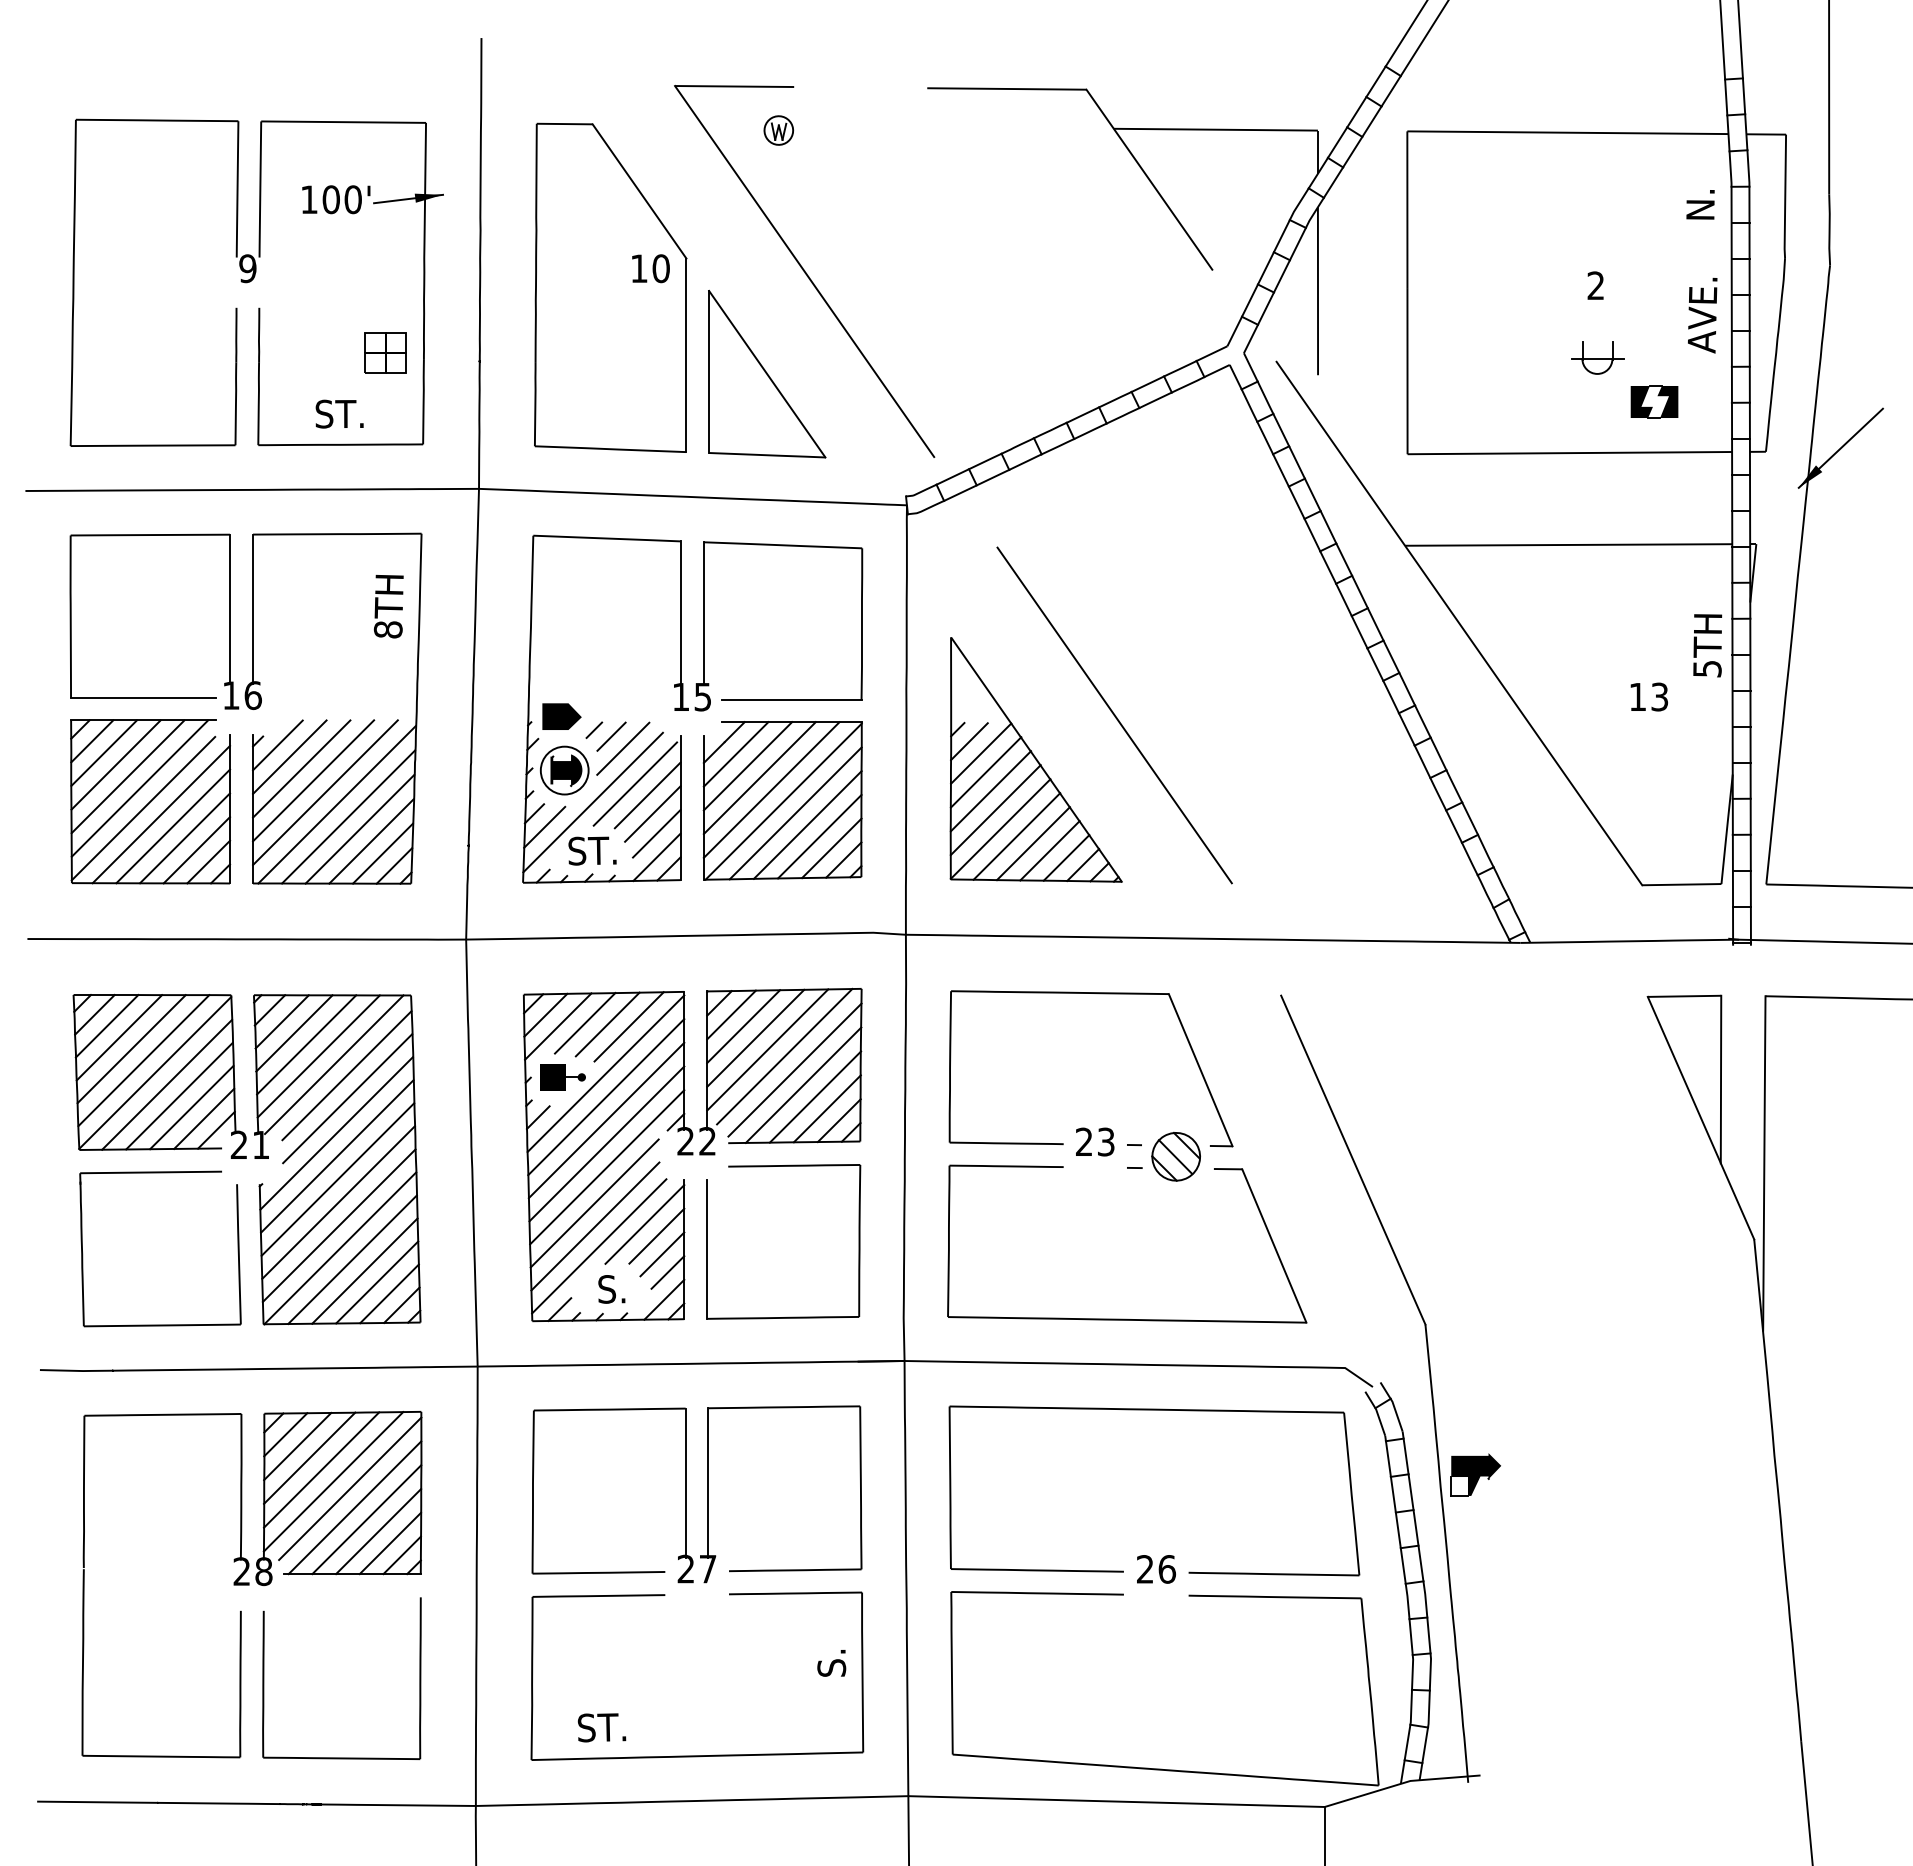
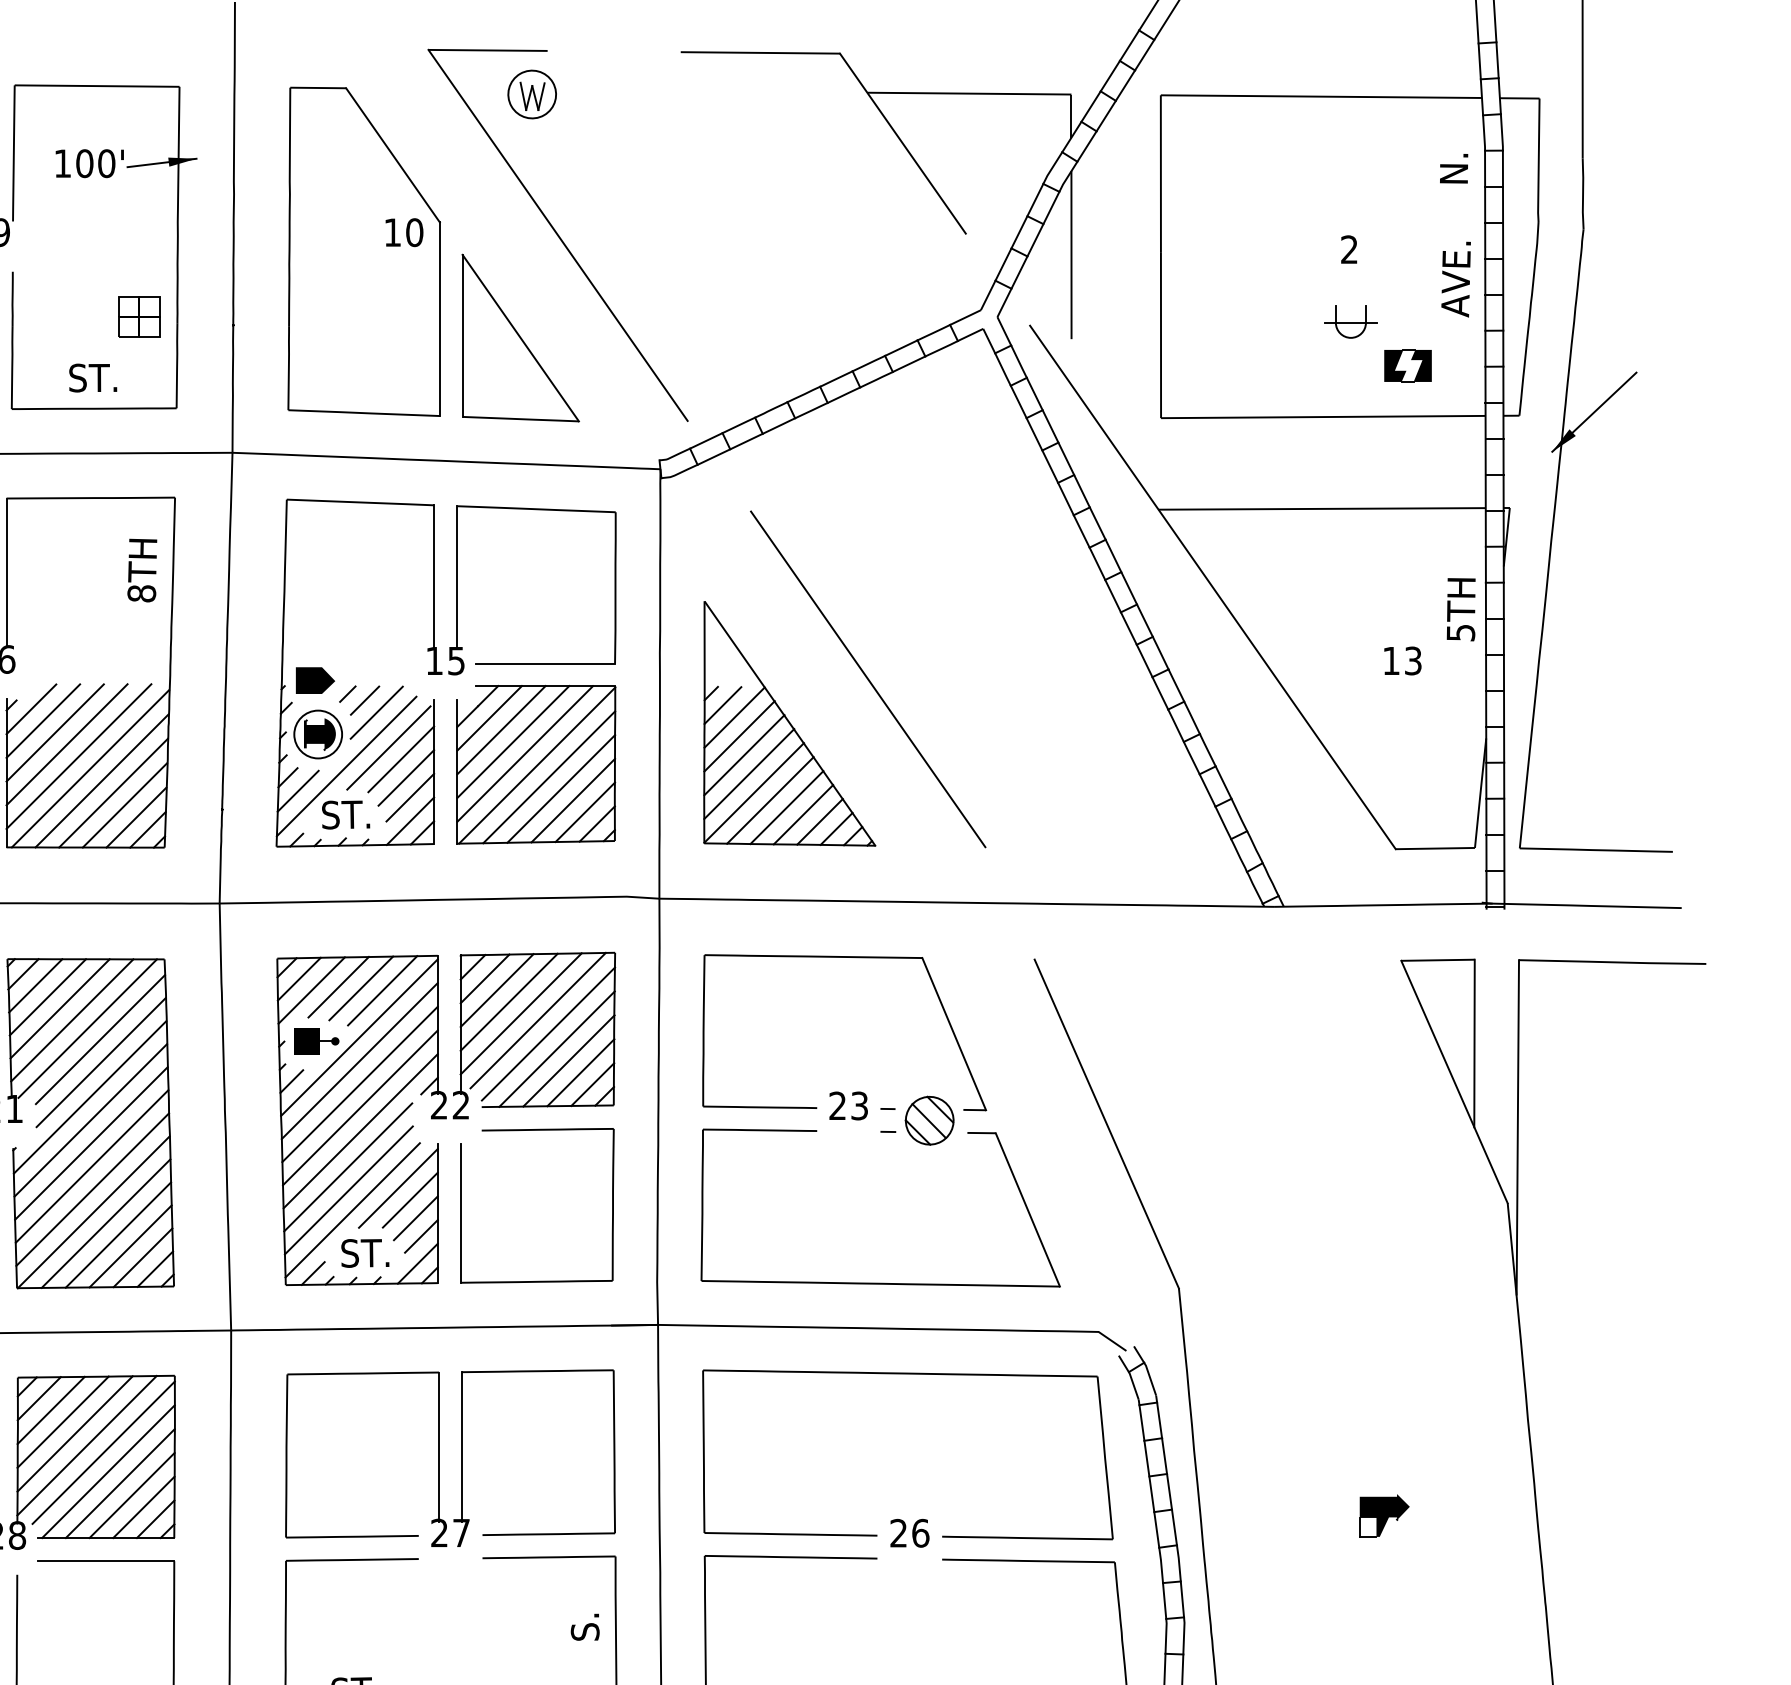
part: (778, 130) -> (532, 94), size x1.67
text: (611, 1289) -> (365, 1253), S. -> ST.
part: (1475, 1474) -> (1384, 1515), moved
line: (352, 1597) -> (106, 1561), added

